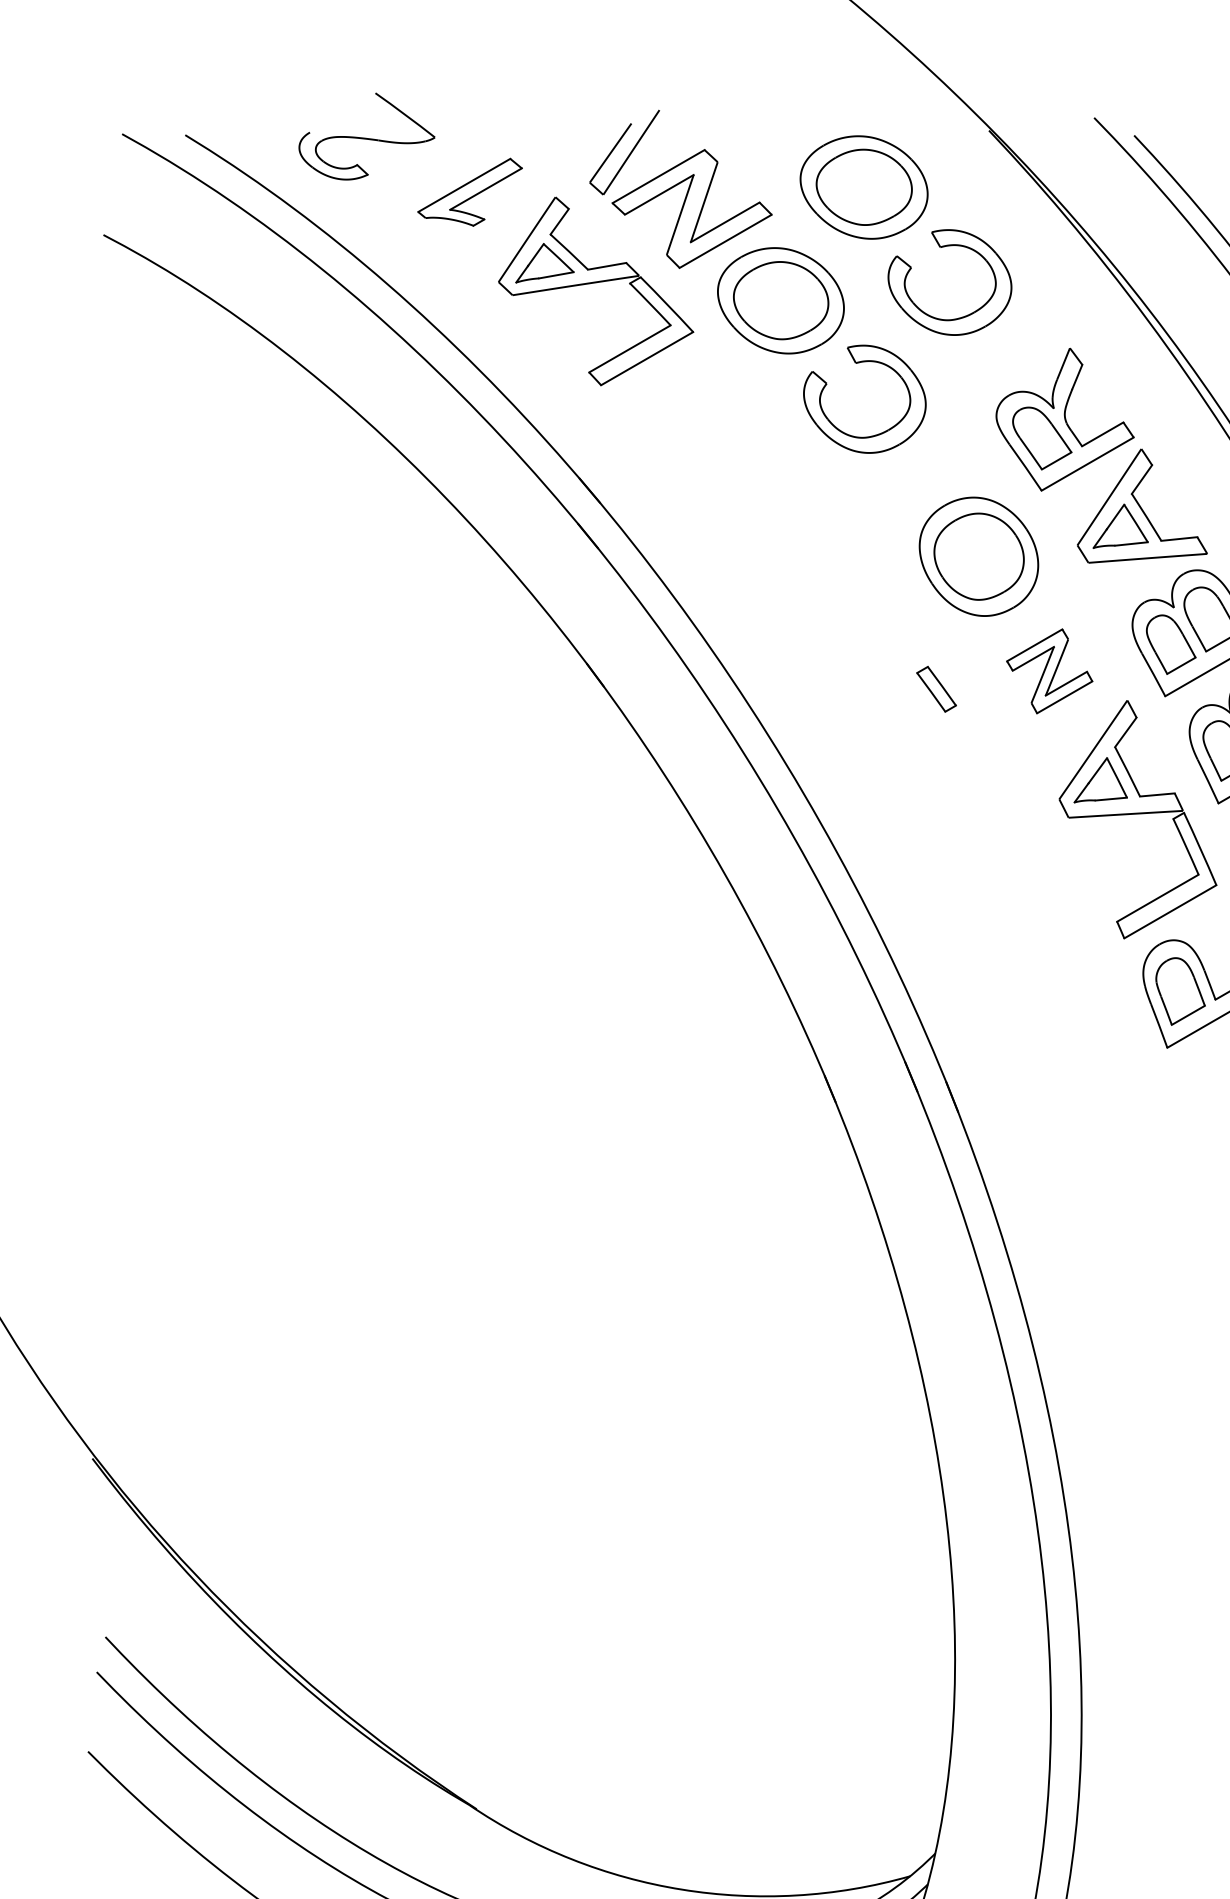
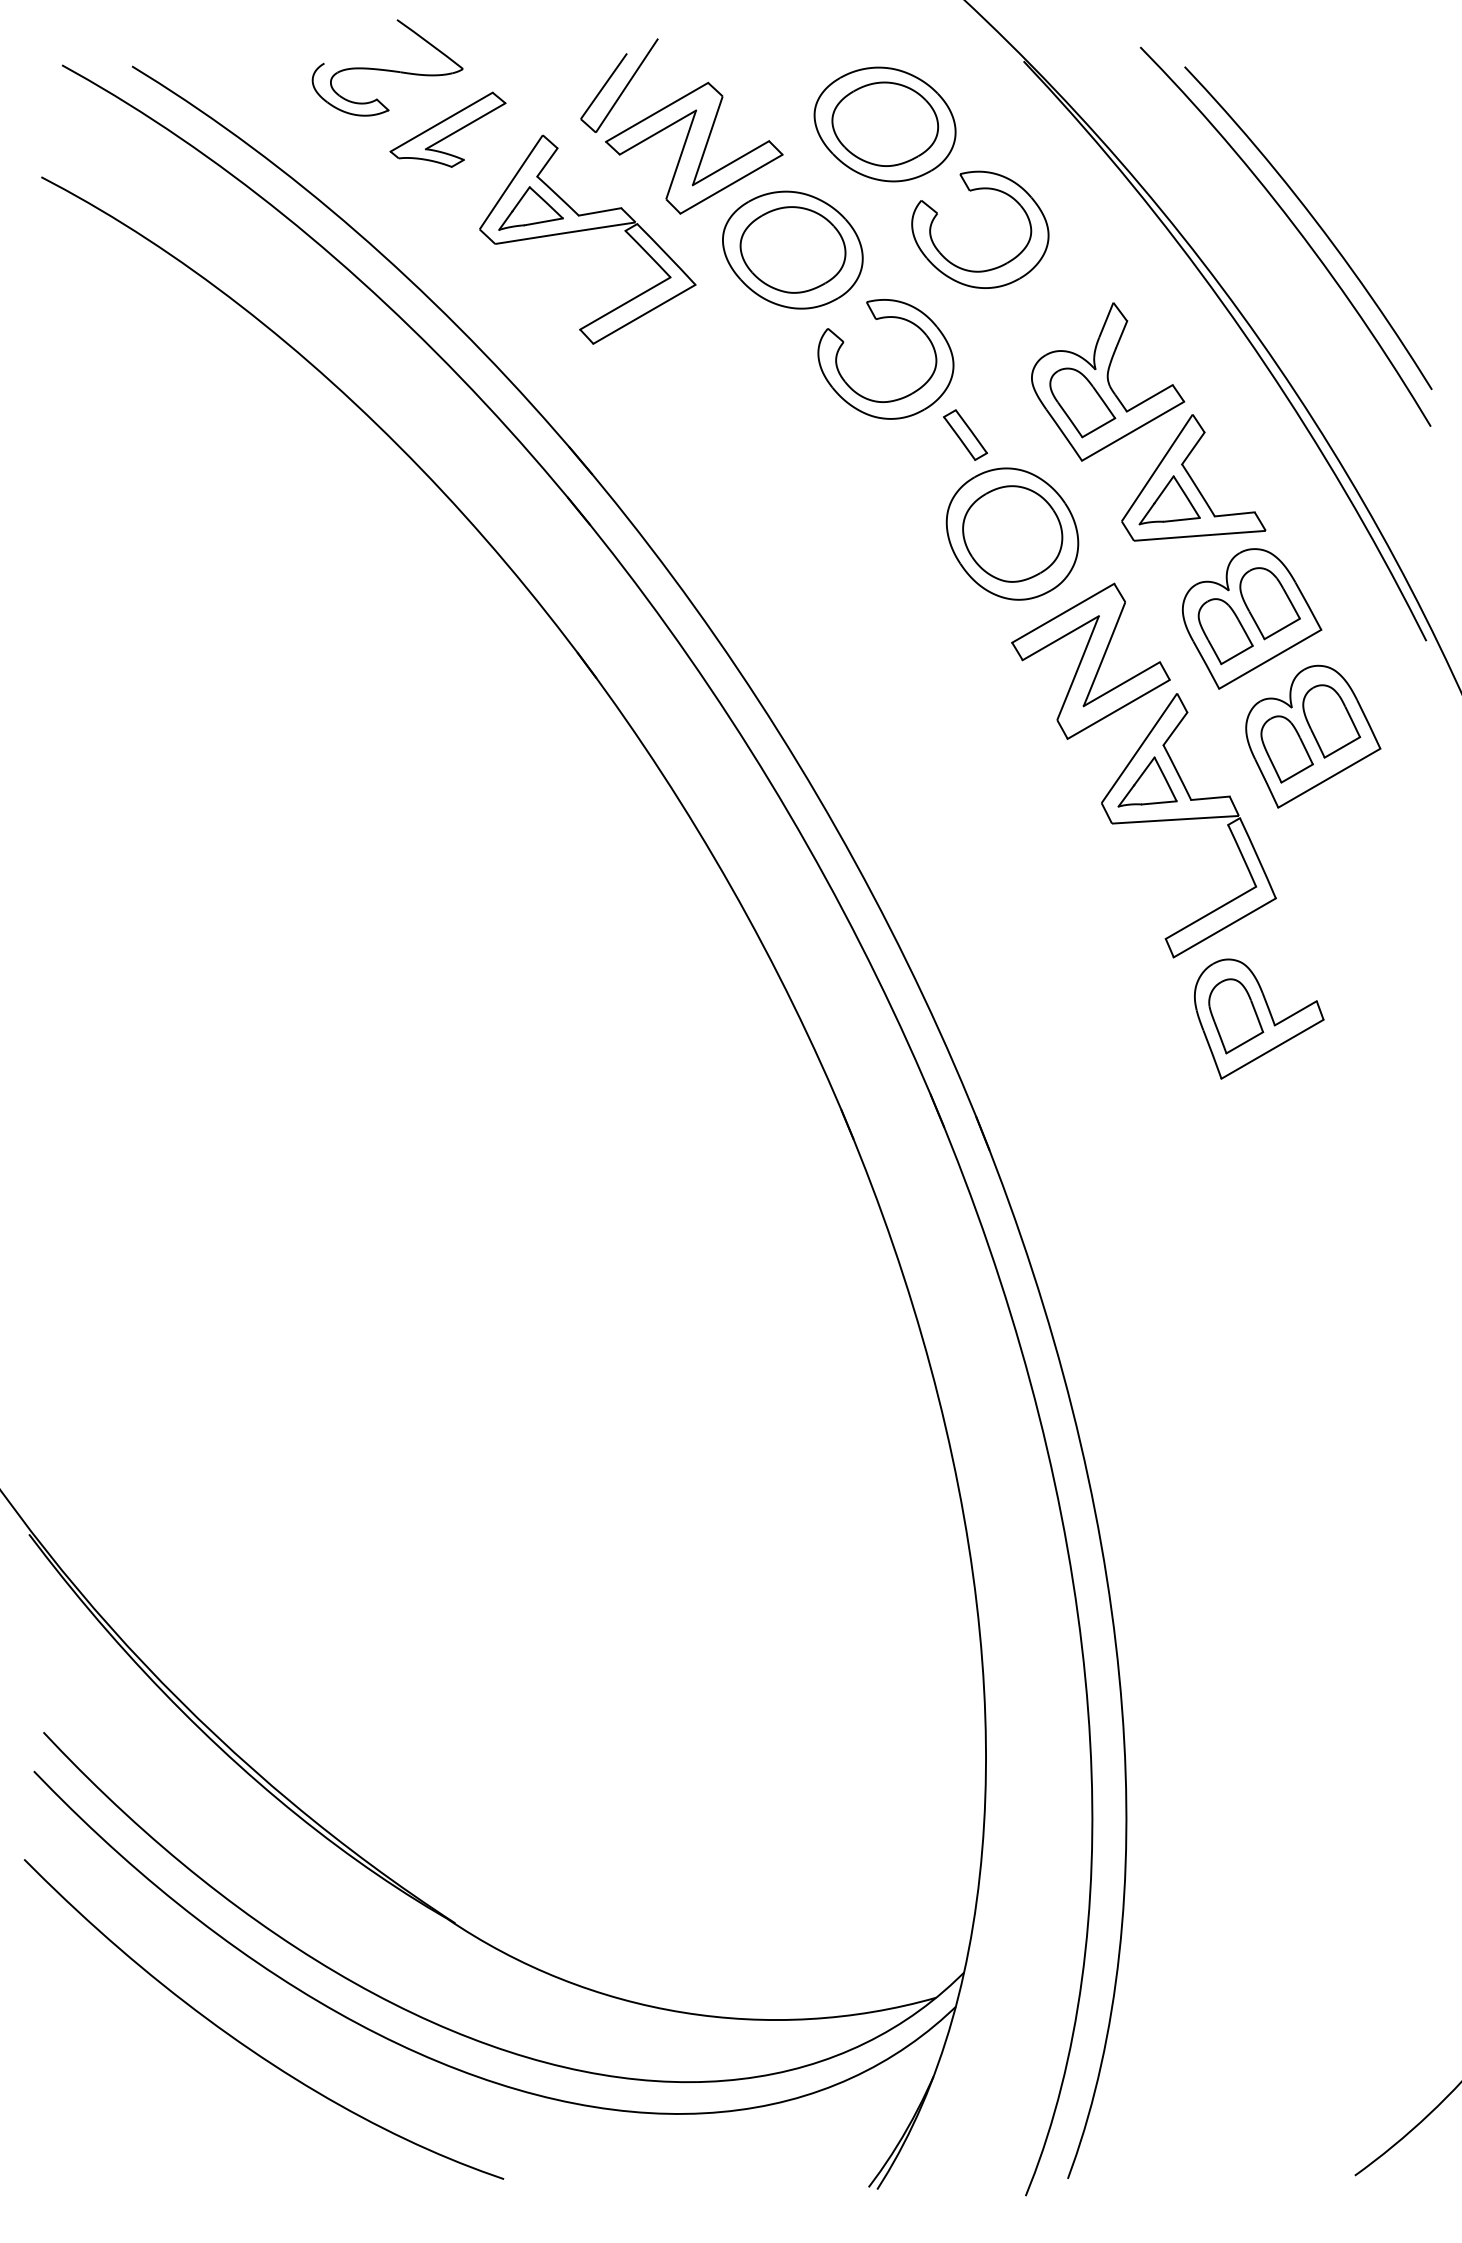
part: (366, 136) -> (387, 67), moved
part: (1049, 670) -> (1090, 660), size x1.67
part: (936, 688) -> (965, 434), moved

